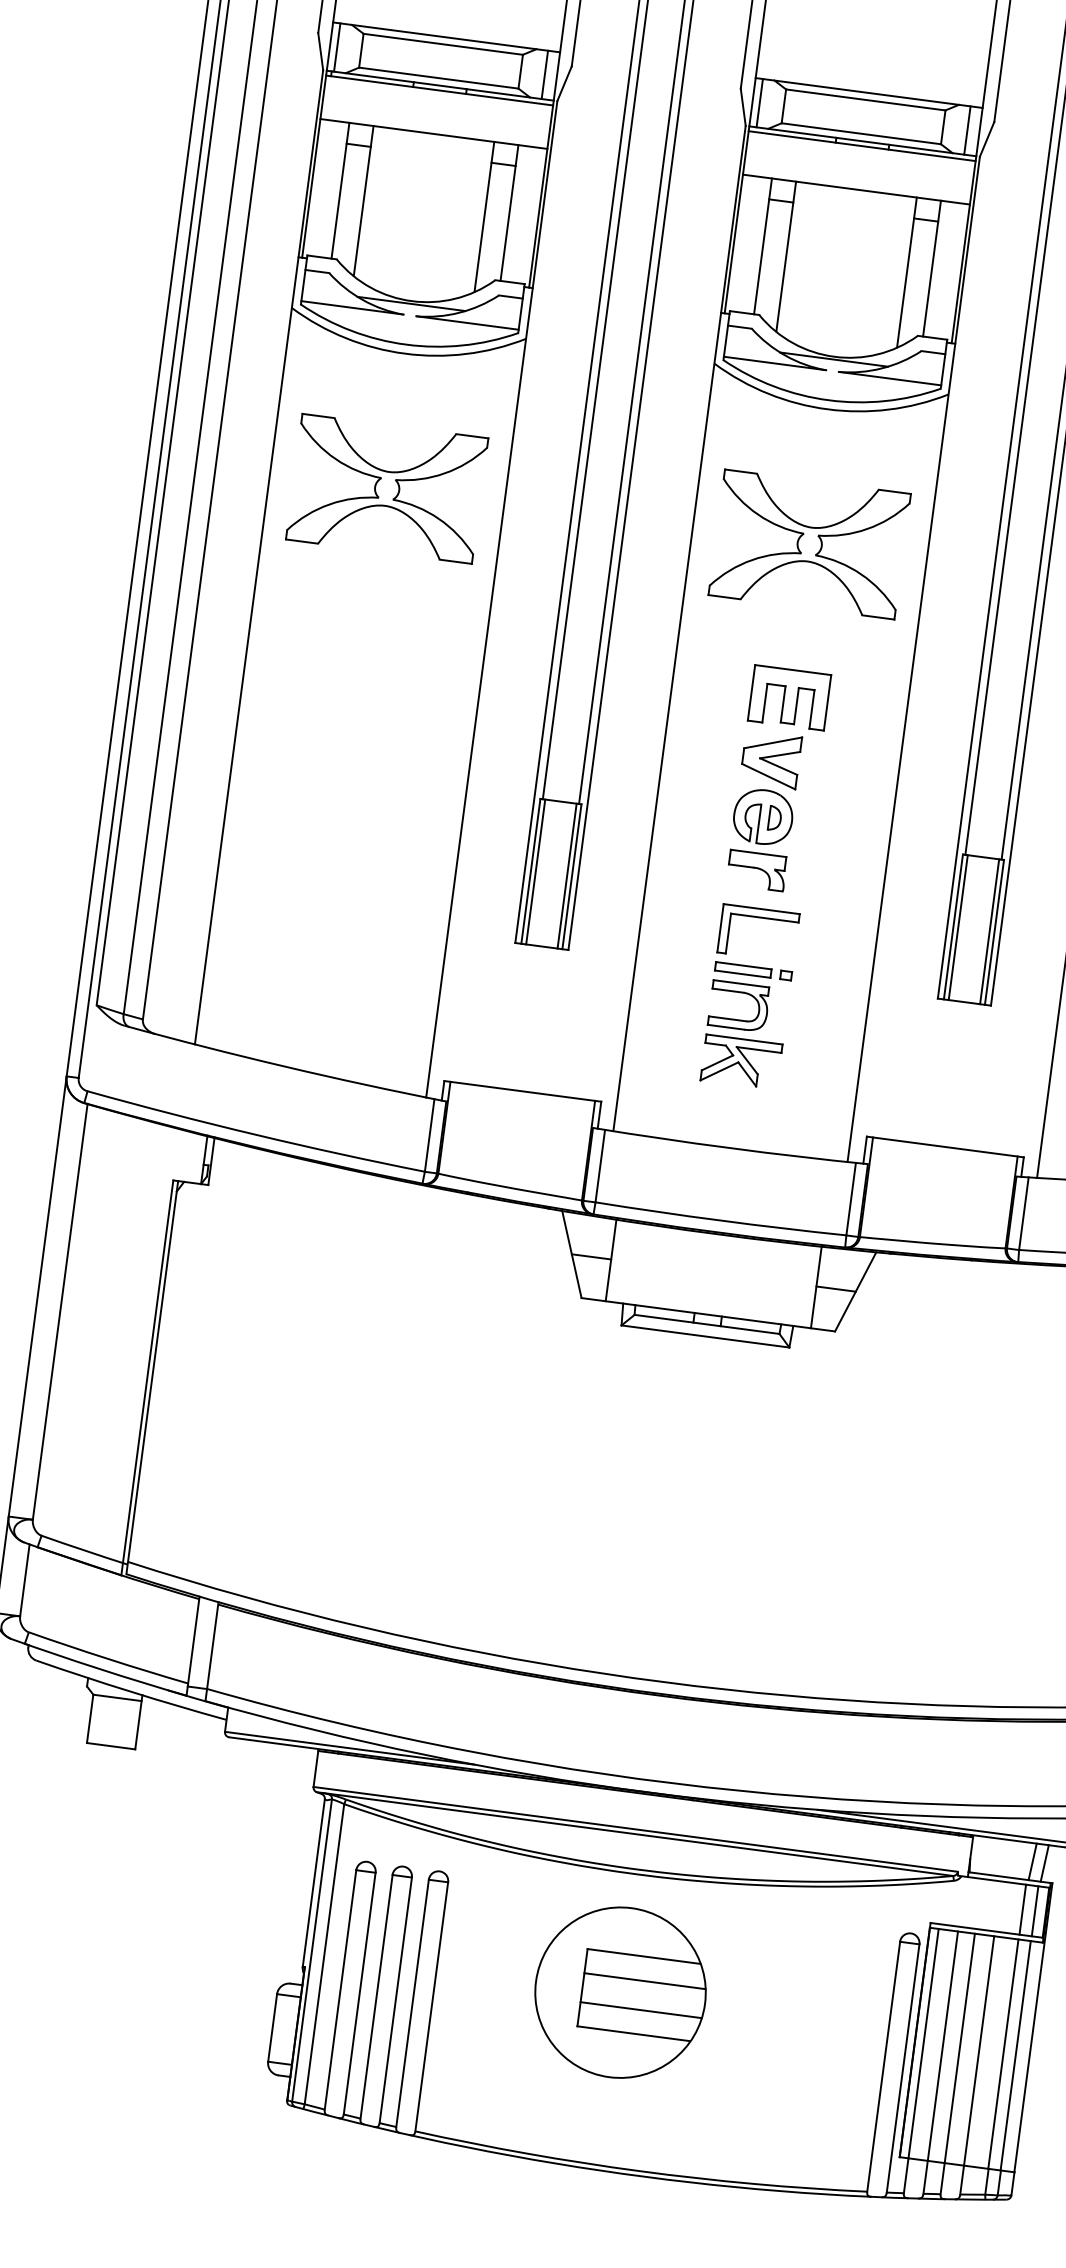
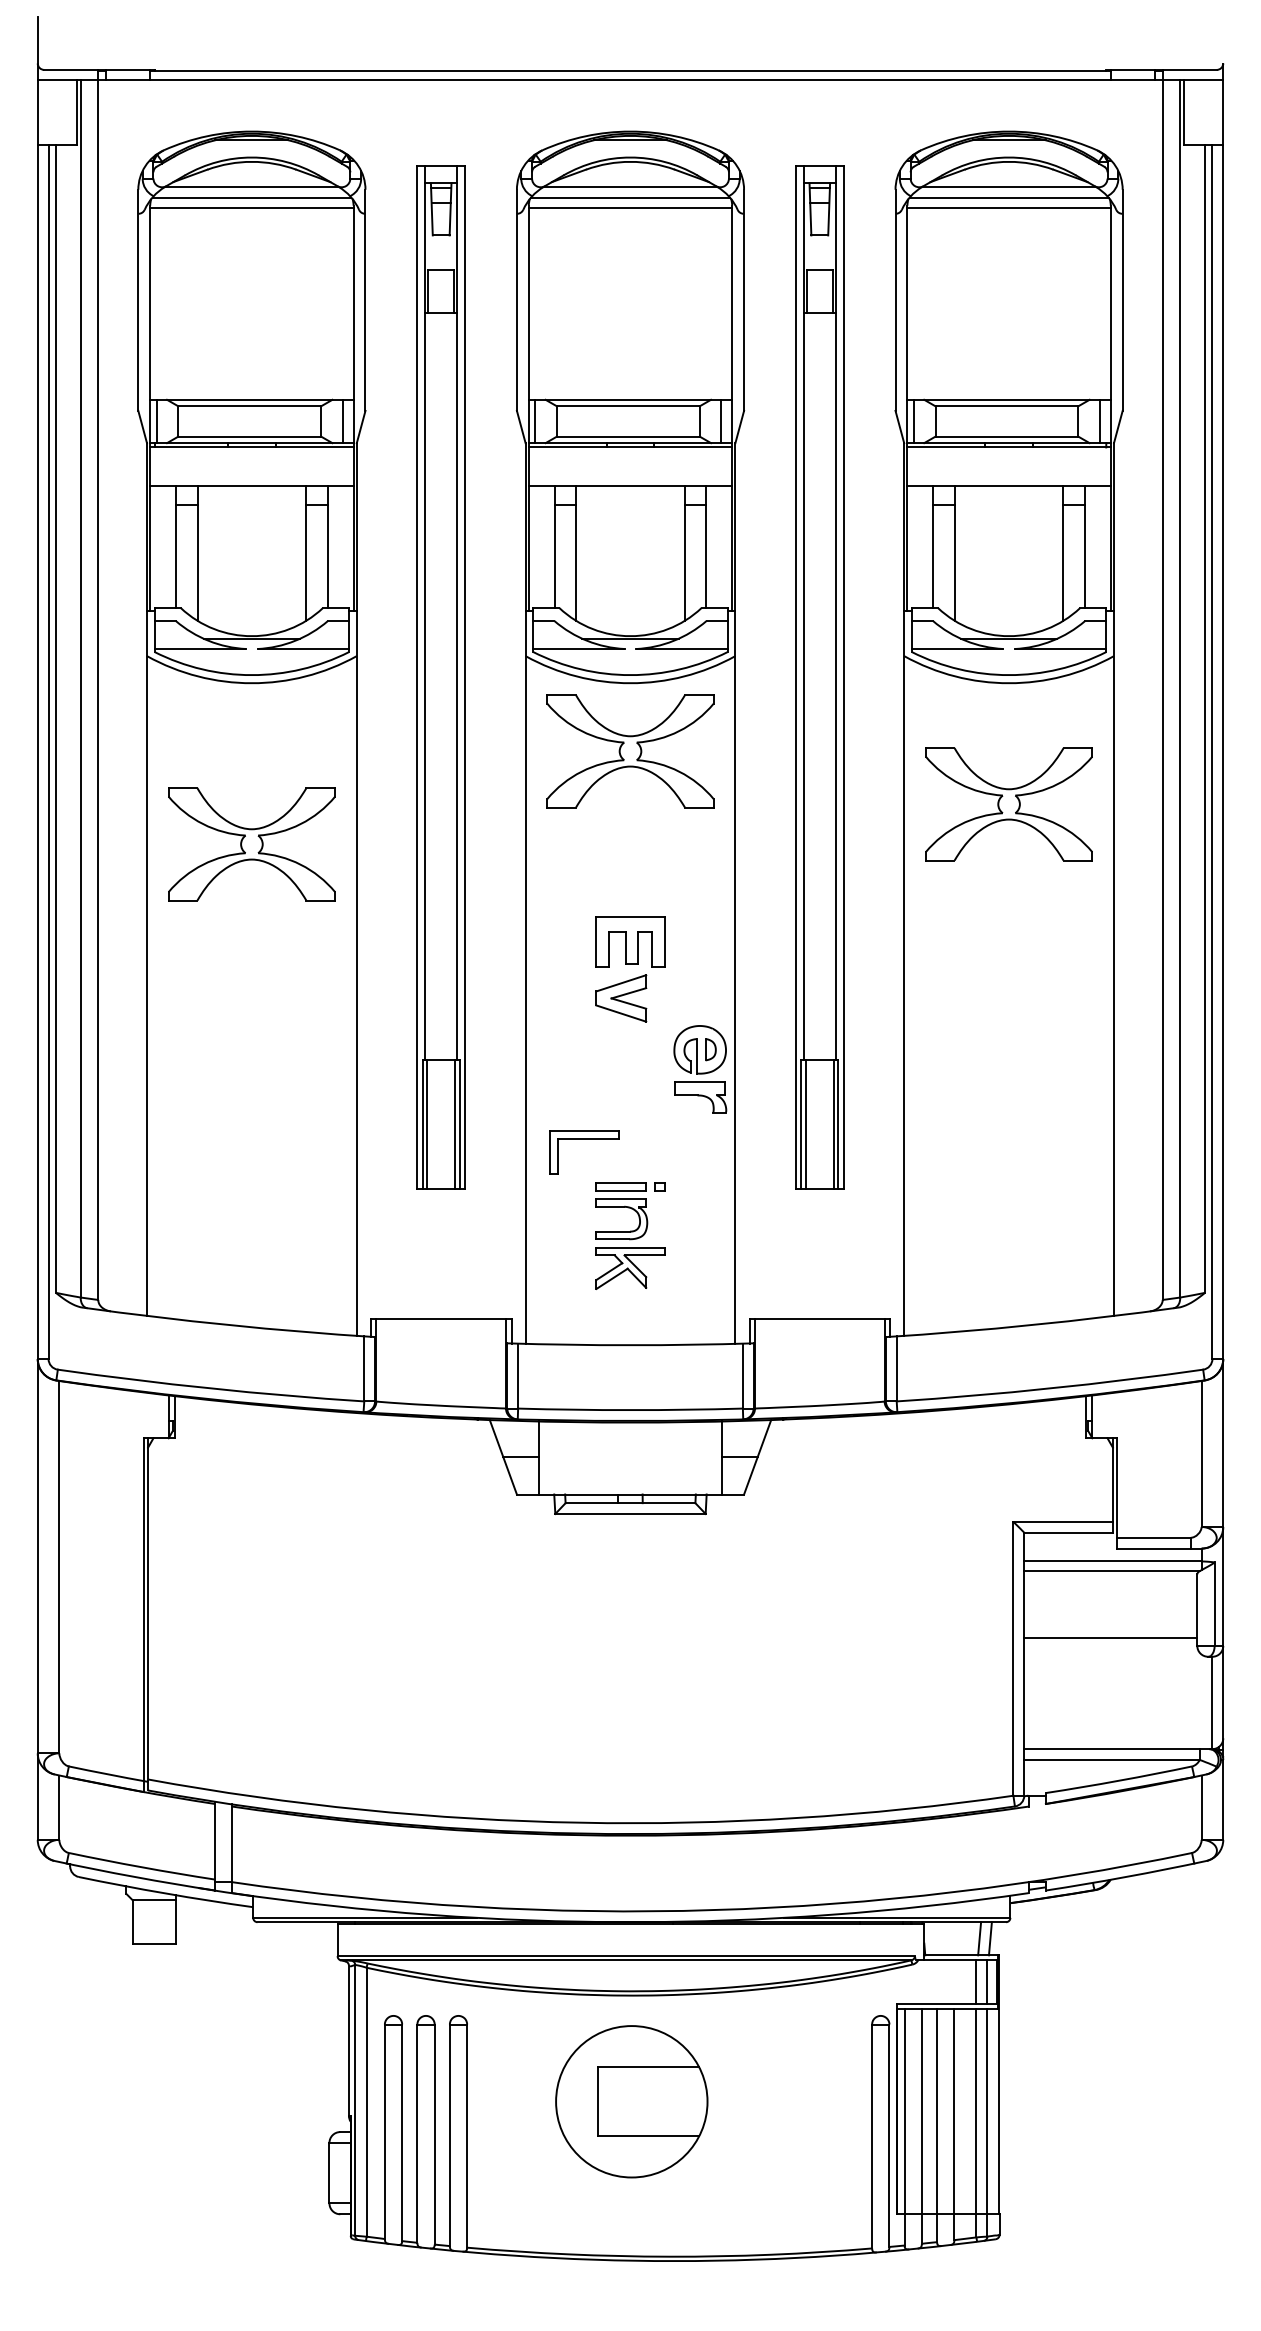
part: (386, 488) -> (251, 844), moved
part: (809, 544) -> (630, 751), moved
part: (760, 839) -> (700, 1069), moved
part: (760, 918) -> (584, 1139), moved
line: (644, 1980) -> (651, 2088), removed
line: (640, 2009) -> (651, 2114), removed

